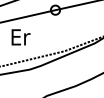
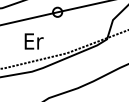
text: (20, 37) -> (33, 41), moved

